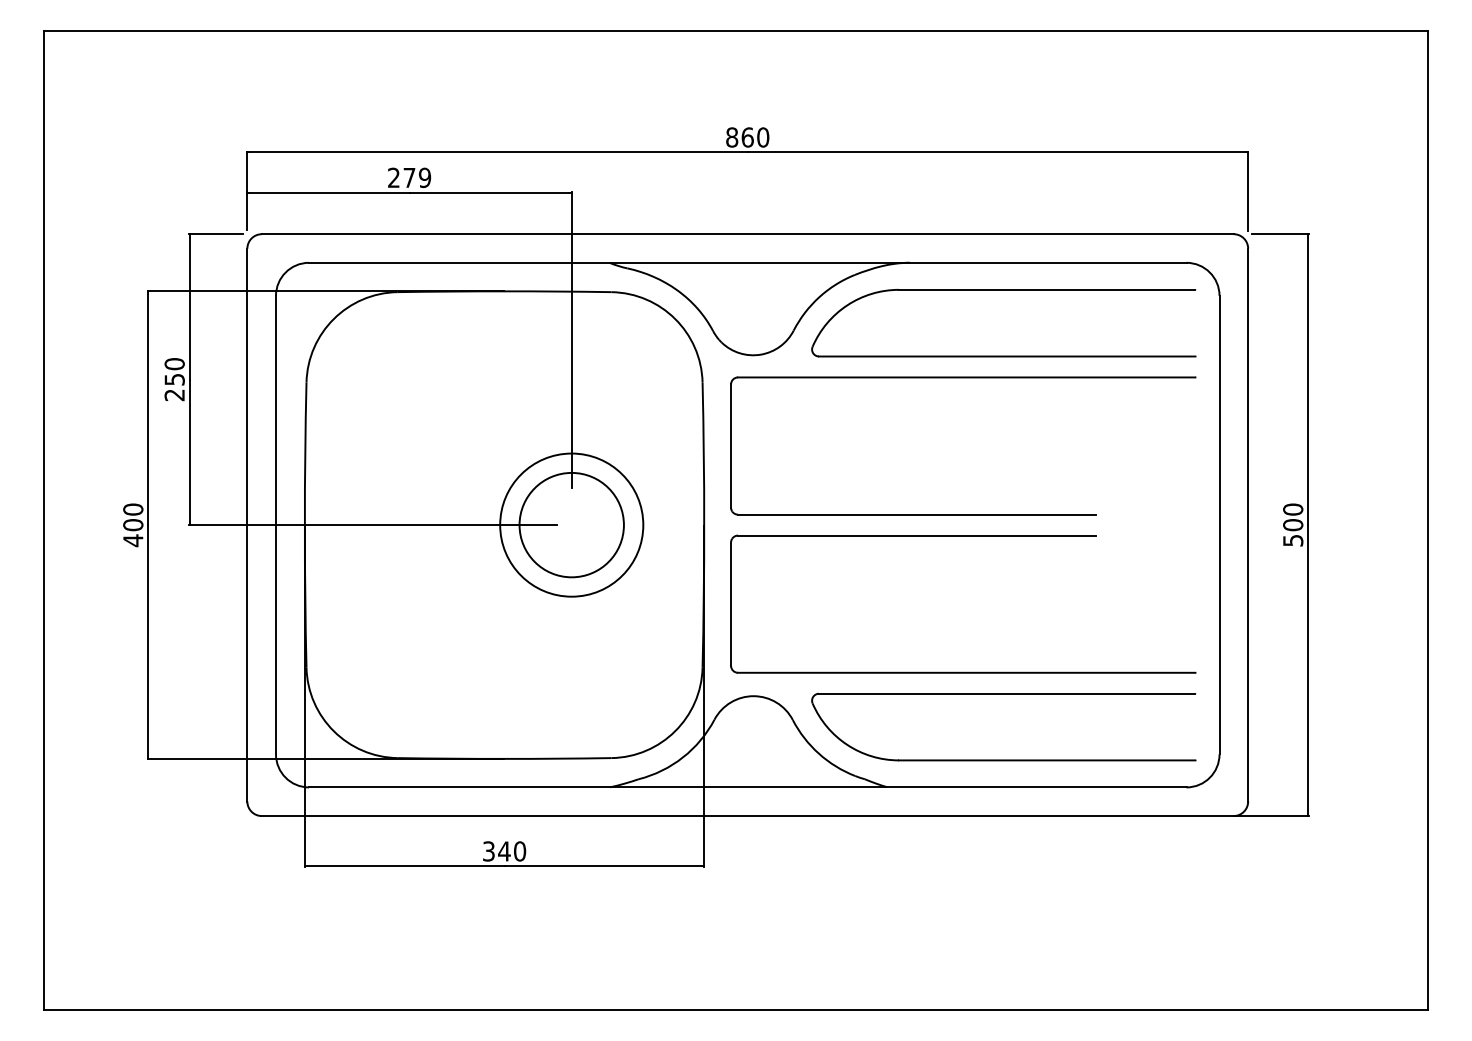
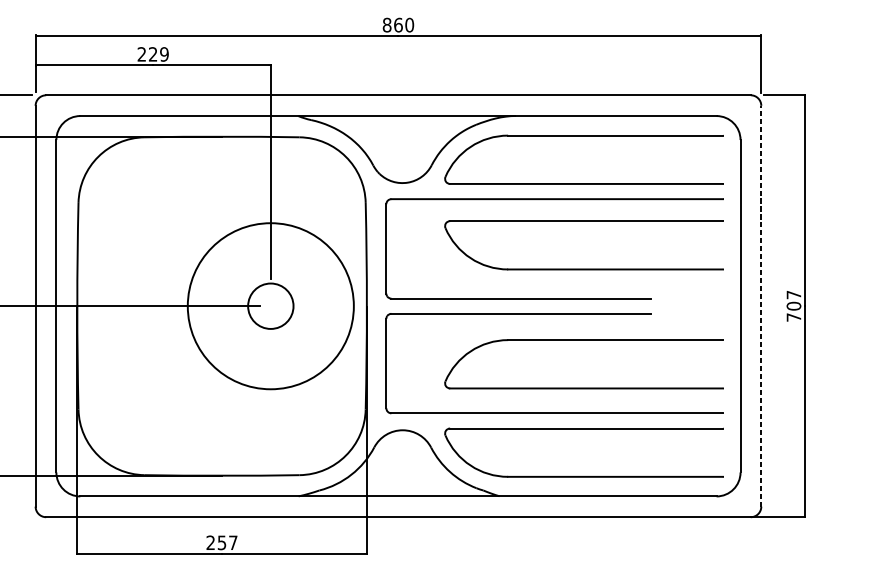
text: (409, 177) -> (153, 54), 279 -> 229
part: (1003, 408) -> (583, 221), added
circle: (571, 524) -> (270, 305), size x0.6
circle: (571, 524) -> (270, 305), size x1.6
line: (1248, 524) -> (761, 305), solid -> dashed
text: (1293, 524) -> (794, 305), 500 -> 707
part: (1003, 637) -> (583, 387), added
text: (504, 851) -> (222, 542), 340 -> 257

